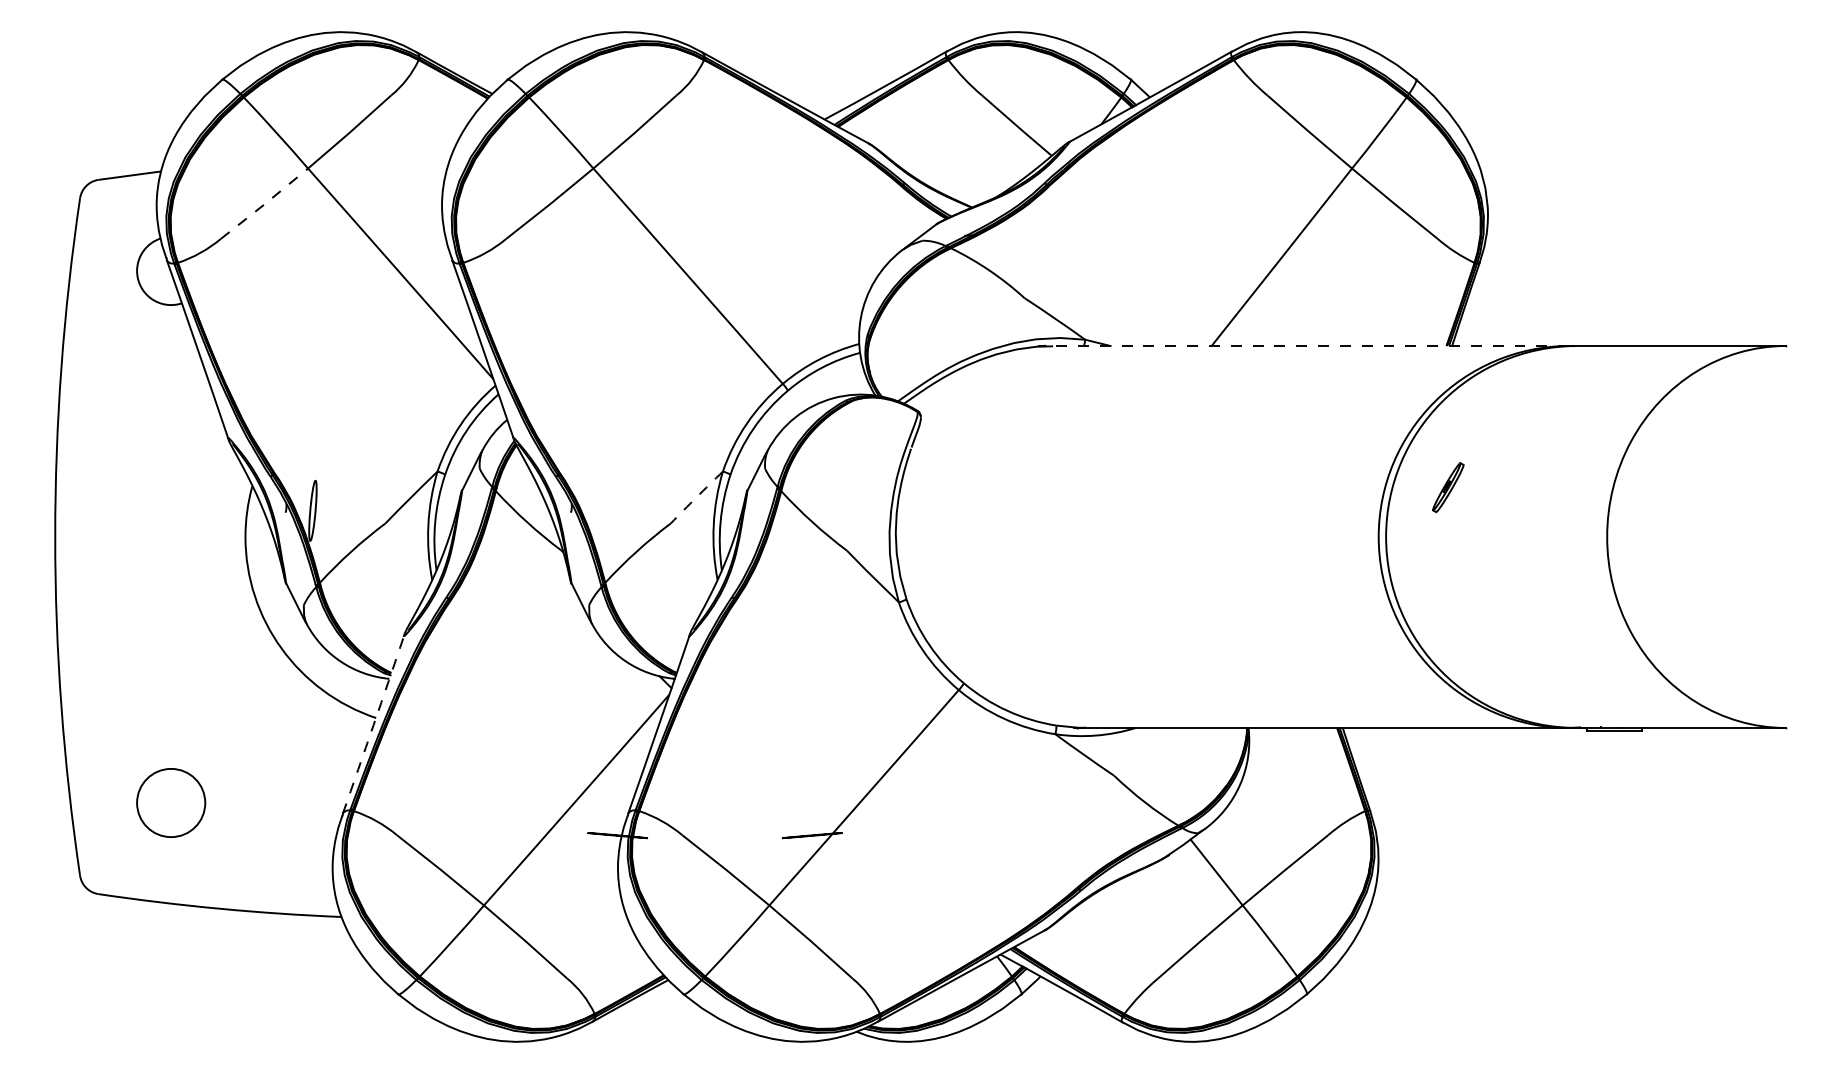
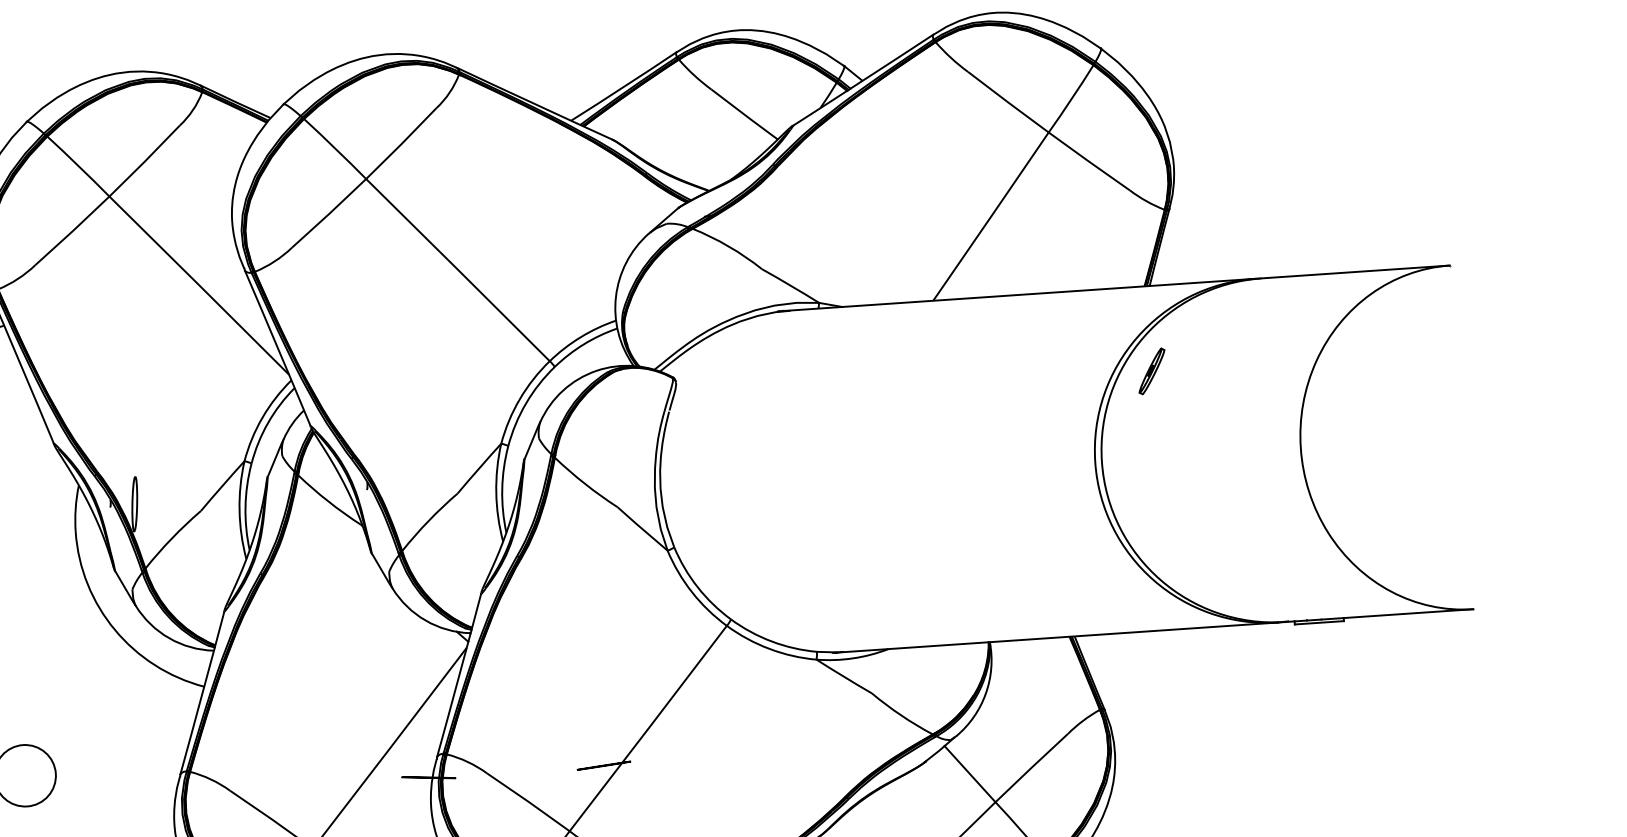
line: (265, 203) -> (73, 230), dashed -> solid
line: (1304, 346) -> (1016, 295), dashed -> solid
part: (1448, 487) -> (1152, 371), moved
arc: (696, 497) -> (479, 468), dashed -> solid
arc: (373, 724) -> (202, 692), dashed -> solid

